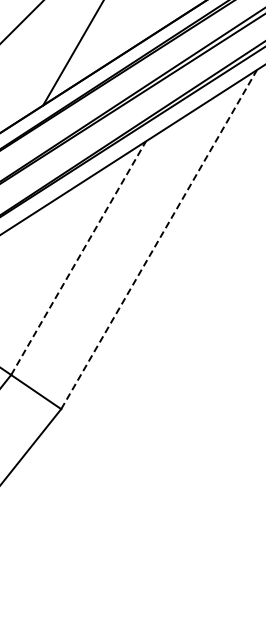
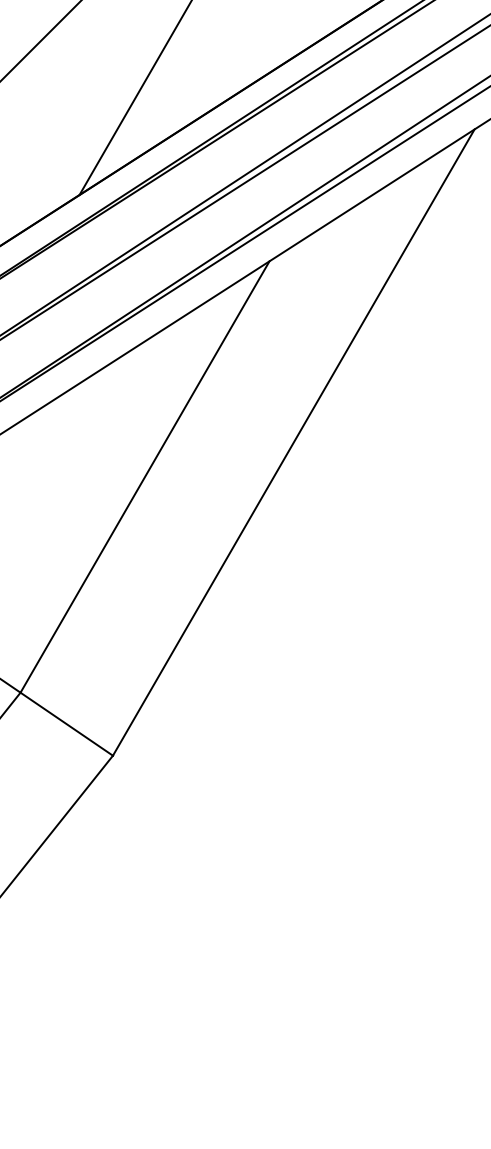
line: (159, 239) -> (294, 442), dashed -> solid
line: (78, 258) -> (144, 477), dashed -> solid

